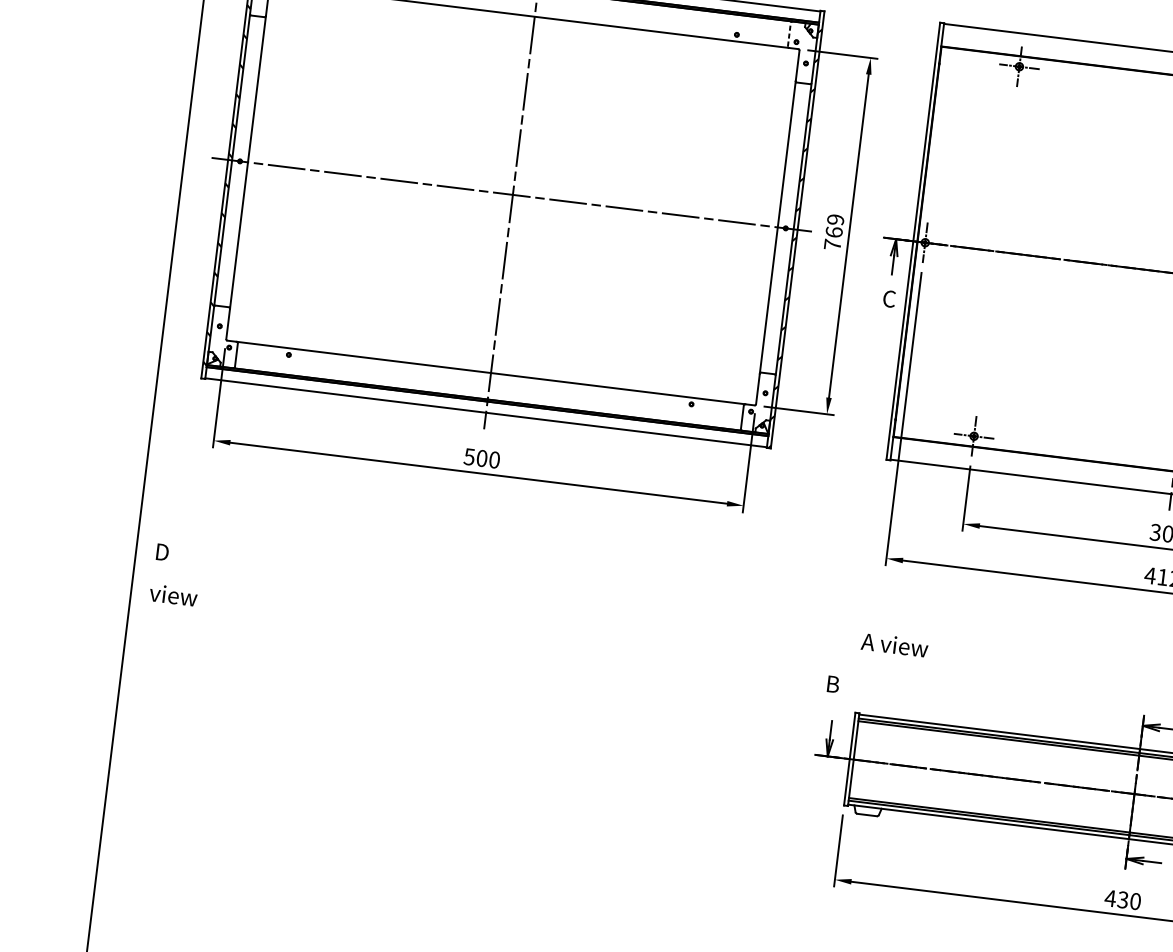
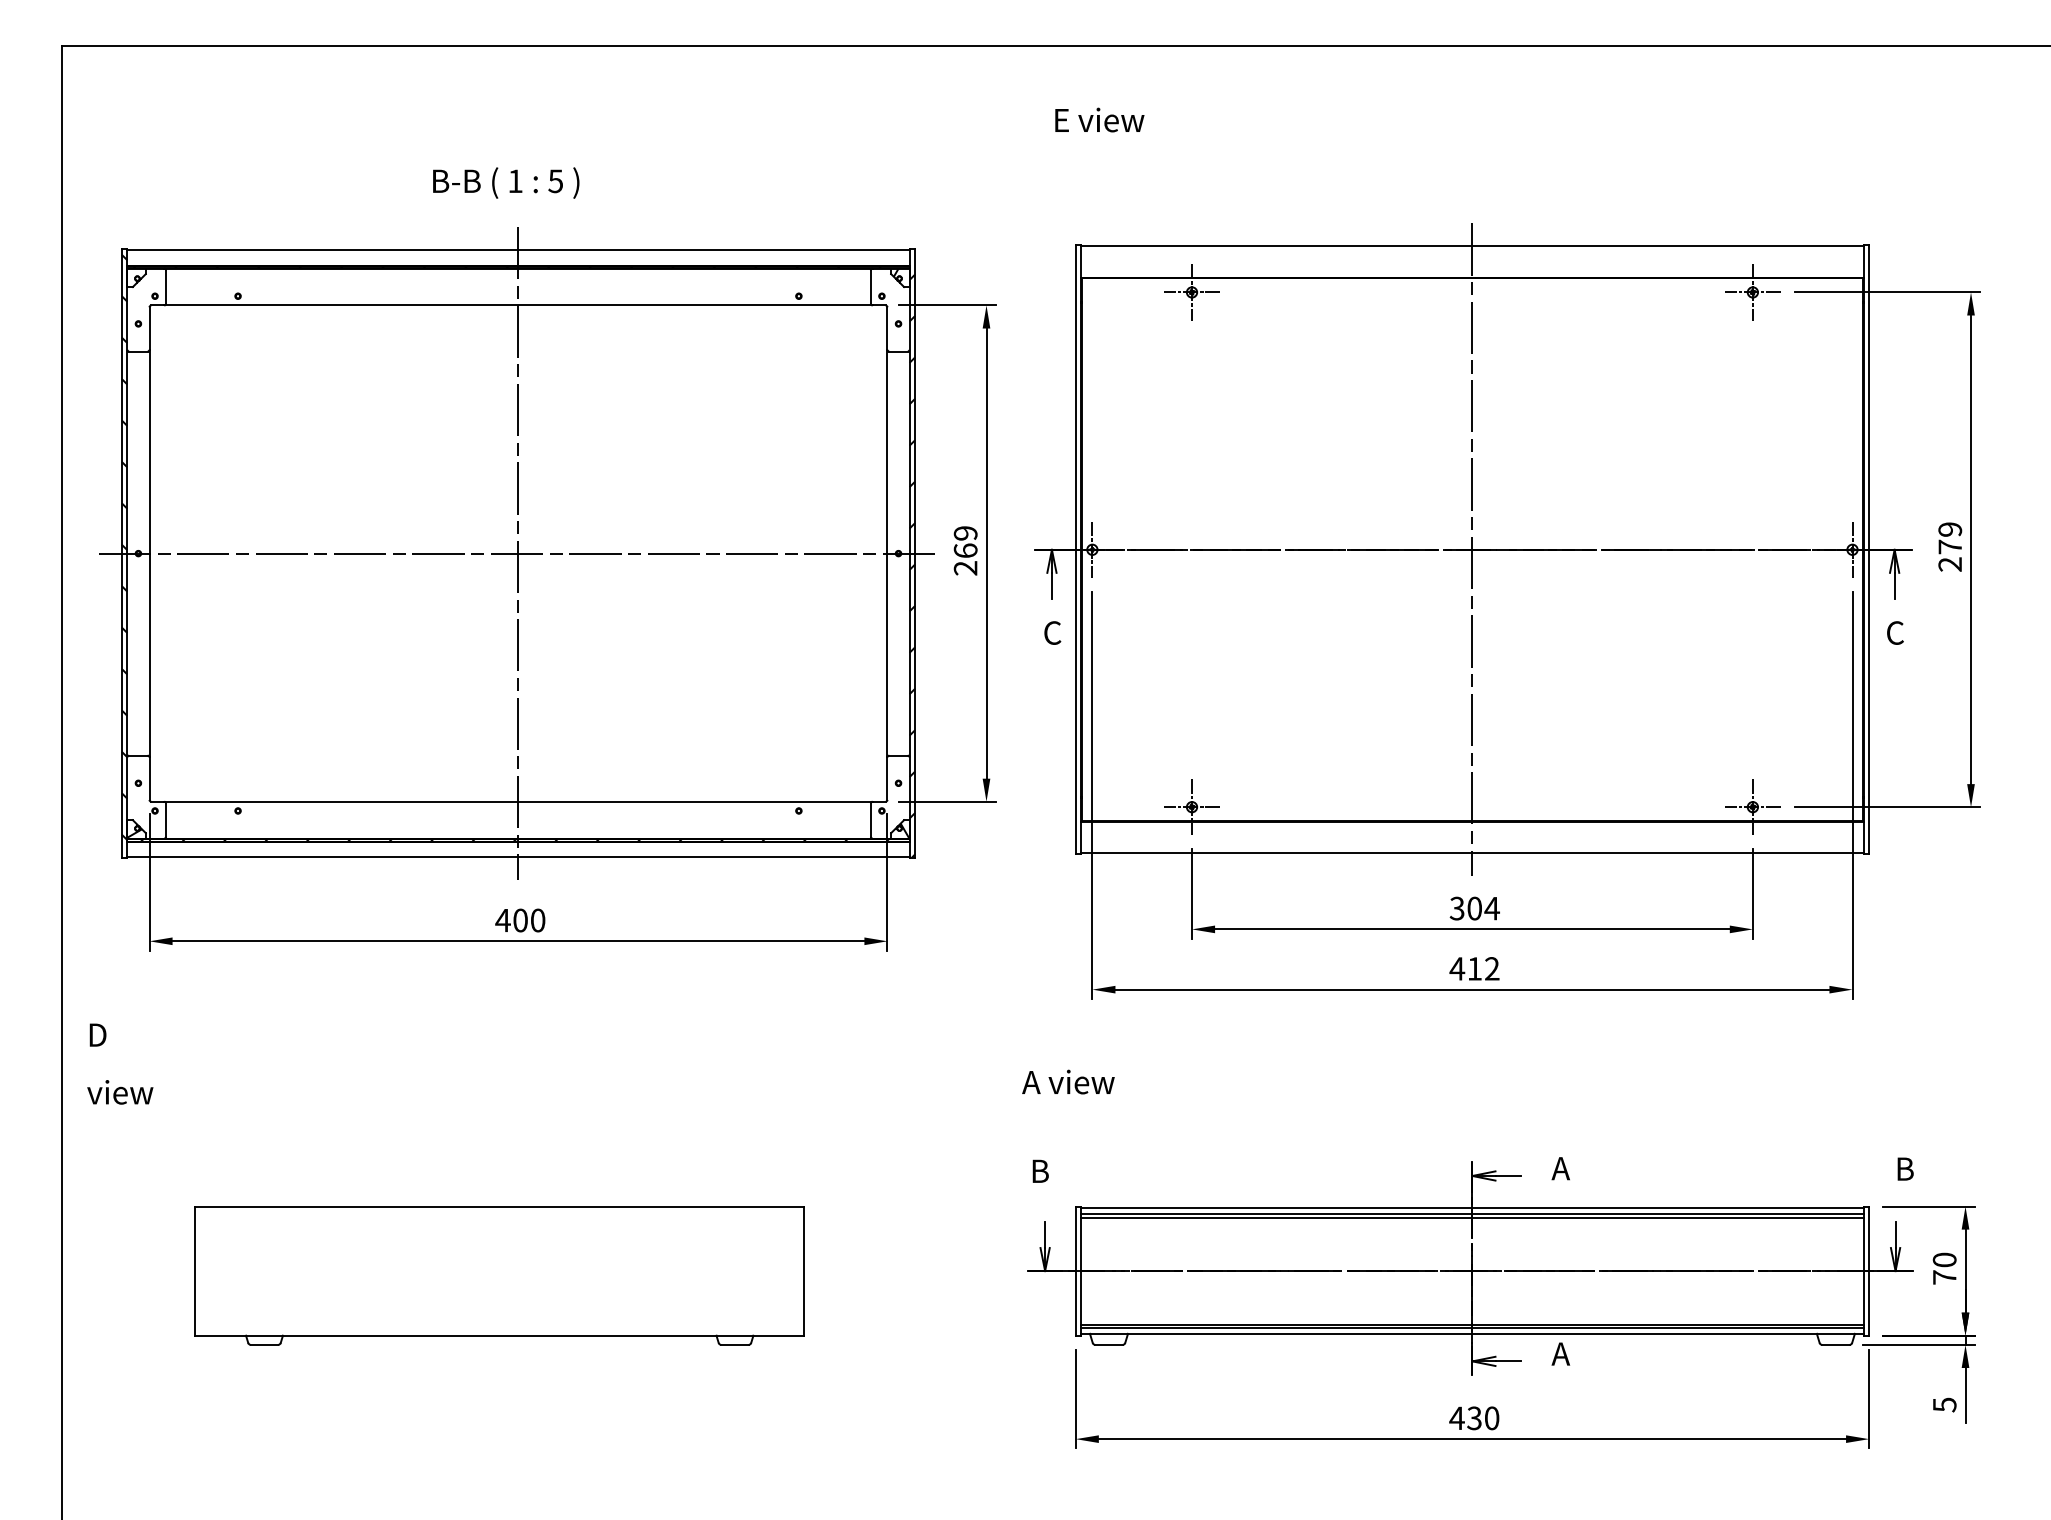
line: (789, 34) -> (870, 287), dashed -> solid
text: (832, 244) -> (965, 568), 769 -> 269
text: (469, 456) -> (502, 920), 500 -> 400
text: (176, 574) -> (120, 1063), moved
text: (894, 644) -> (1068, 1081), moved
part: (435, 711) -> (499, 1275), added

